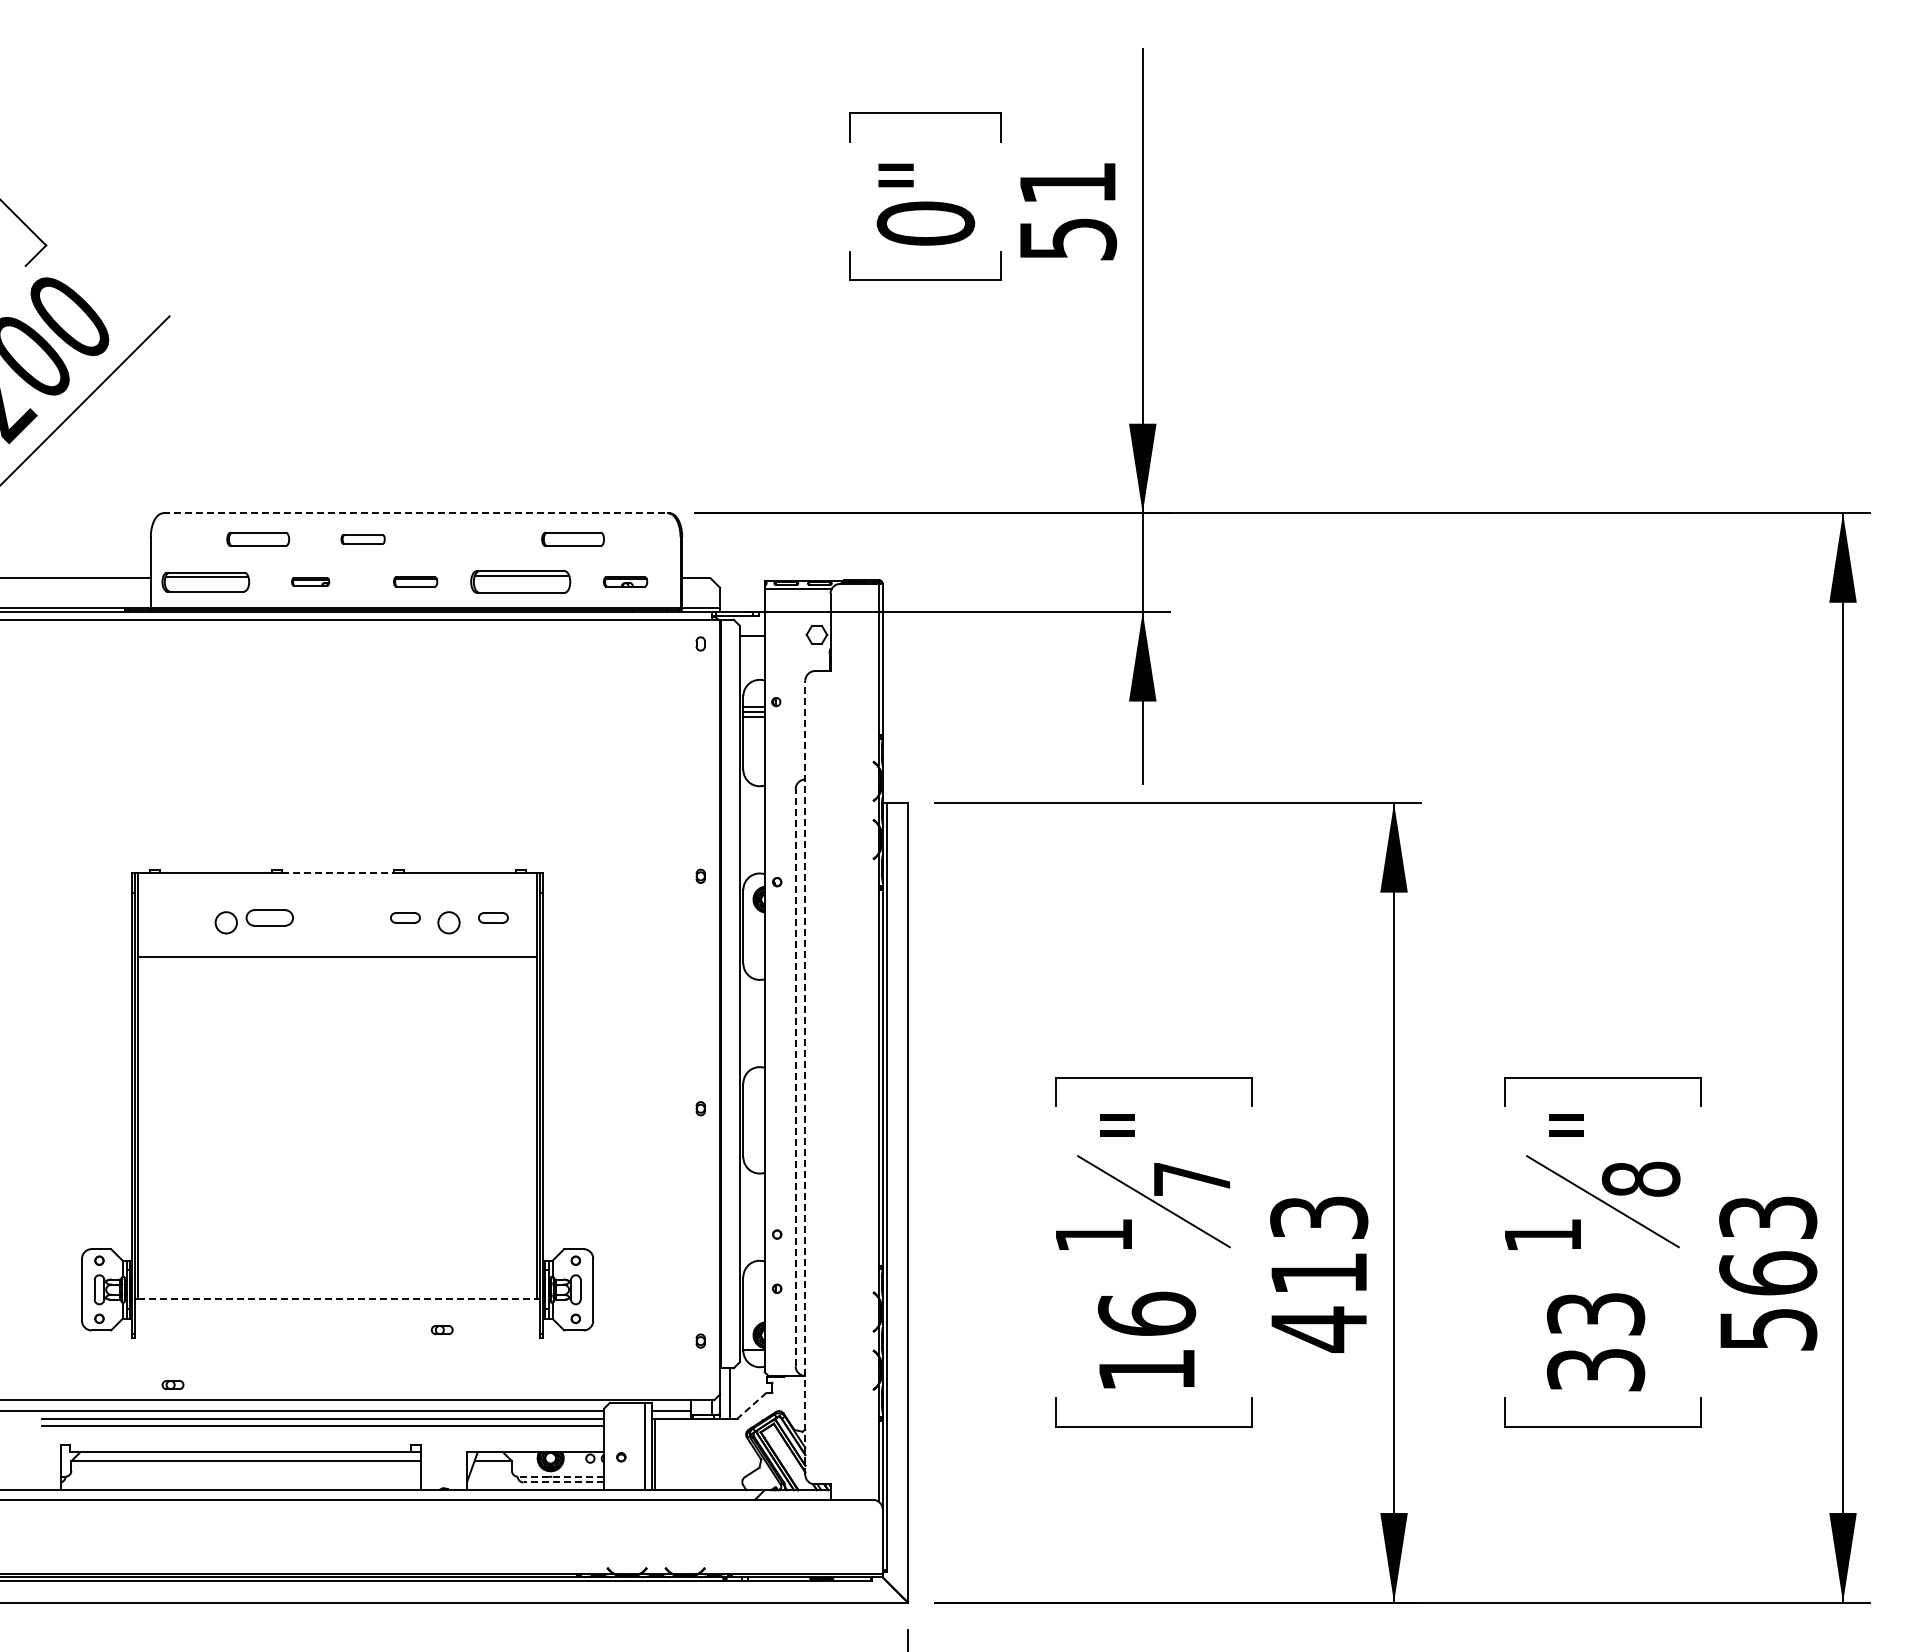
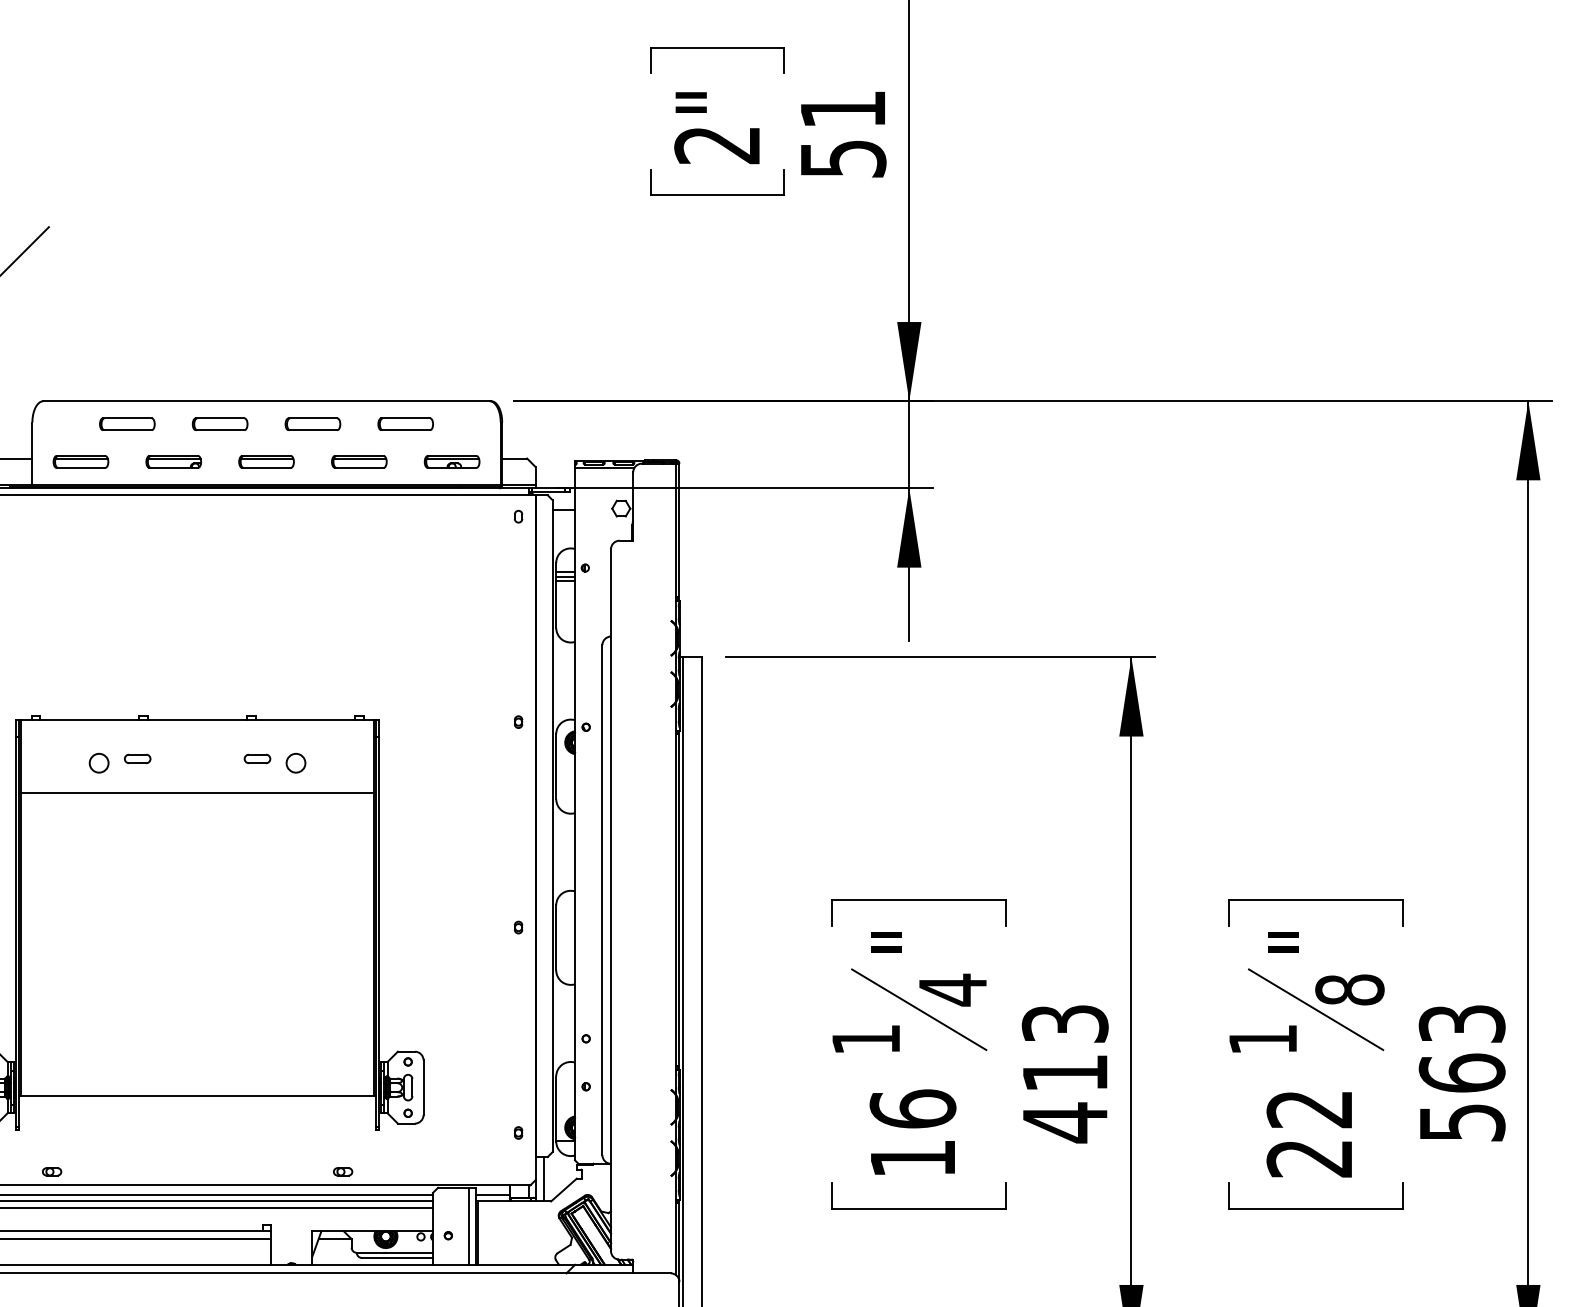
text: (925, 223) -> (717, 145), 0" -> 2"
line: (416, 513) -> (267, 401), dashed -> solid
part: (362, 539) -> (219, 424), size x1.43
part: (467, 539) -> (312, 424), added
part: (205, 581) -> (80, 461), size x0.71
part: (310, 581) -> (173, 461), size x1.67
part: (415, 581) -> (266, 461), size x1.43
part: (520, 581) -> (359, 461), size x0.62
part: (625, 581) -> (452, 461), size x1.43
line: (338, 873) -> (198, 719), dashed -> solid
part: (269, 917) -> (137, 758), size x0.62
part: (493, 917) -> (335, 758), removed
line: (795, 1077) -> (602, 899), dashed -> solid
line: (805, 1077) -> (611, 899), dashed -> solid
text: (1192, 1179) -> (953, 990), 7 -> 4
line: (338, 1299) -> (198, 1096), dashed -> solid
part: (441, 1330) -> (342, 1172), moved
text: (1596, 1342) -> (1310, 1134), 33 -> 22
line: (751, 1406) -> (563, 1190), dashed -> solid
line: (560, 1476) -> (394, 1252), dashed -> solid
line: (563, 1482) -> (397, 1257), dashed -> solid

